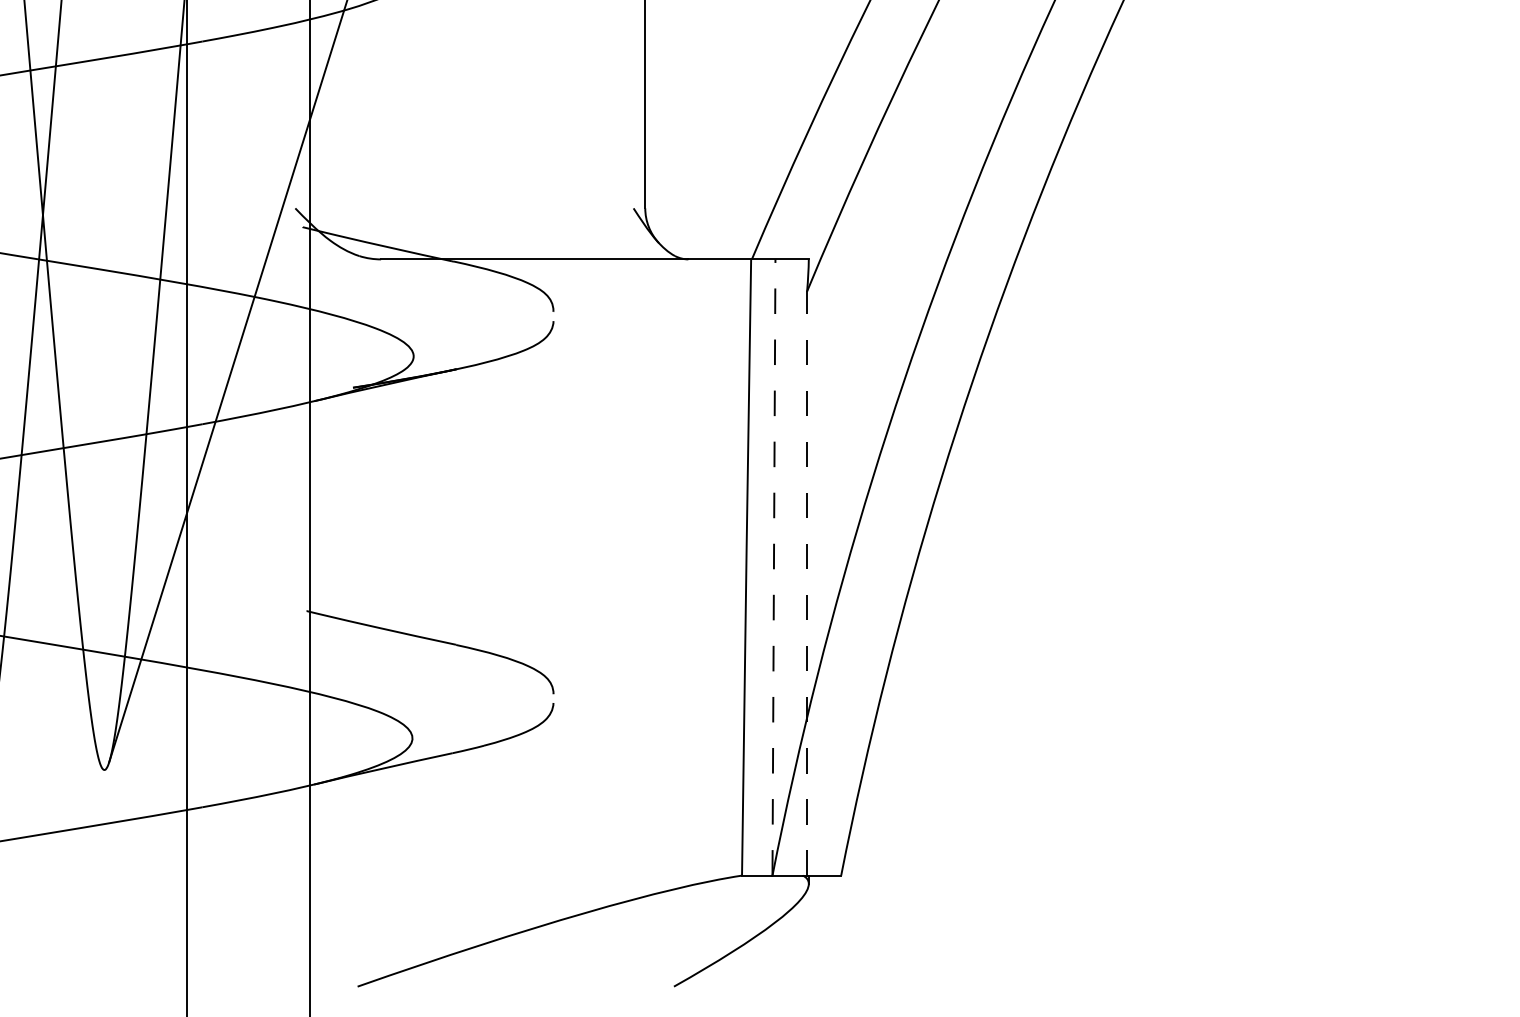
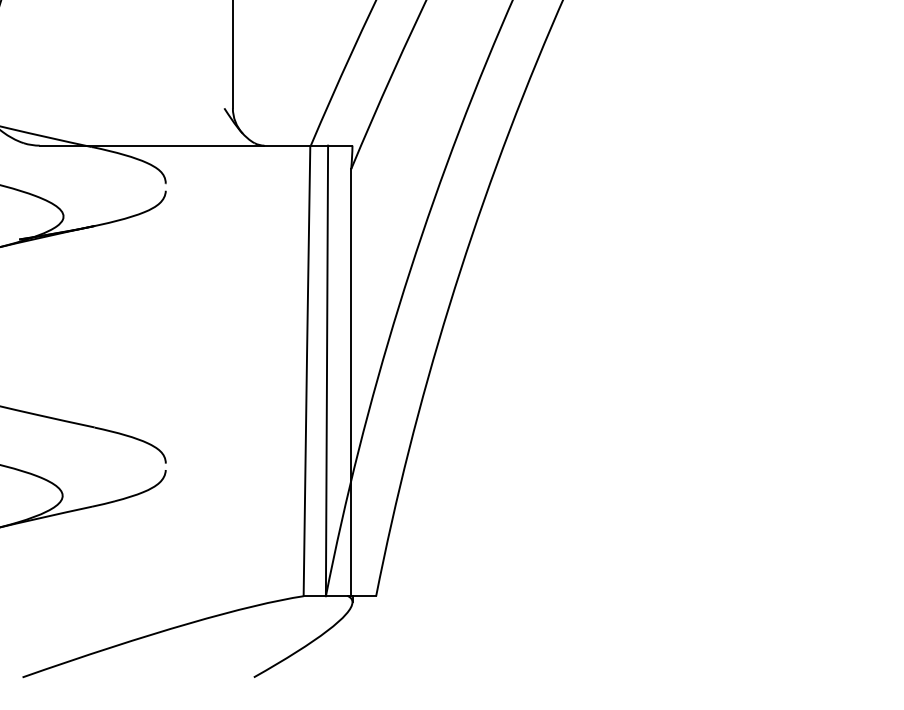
line: (773, 567) -> (326, 370), dashed -> solid
line: (807, 583) -> (351, 382), dashed -> solid

